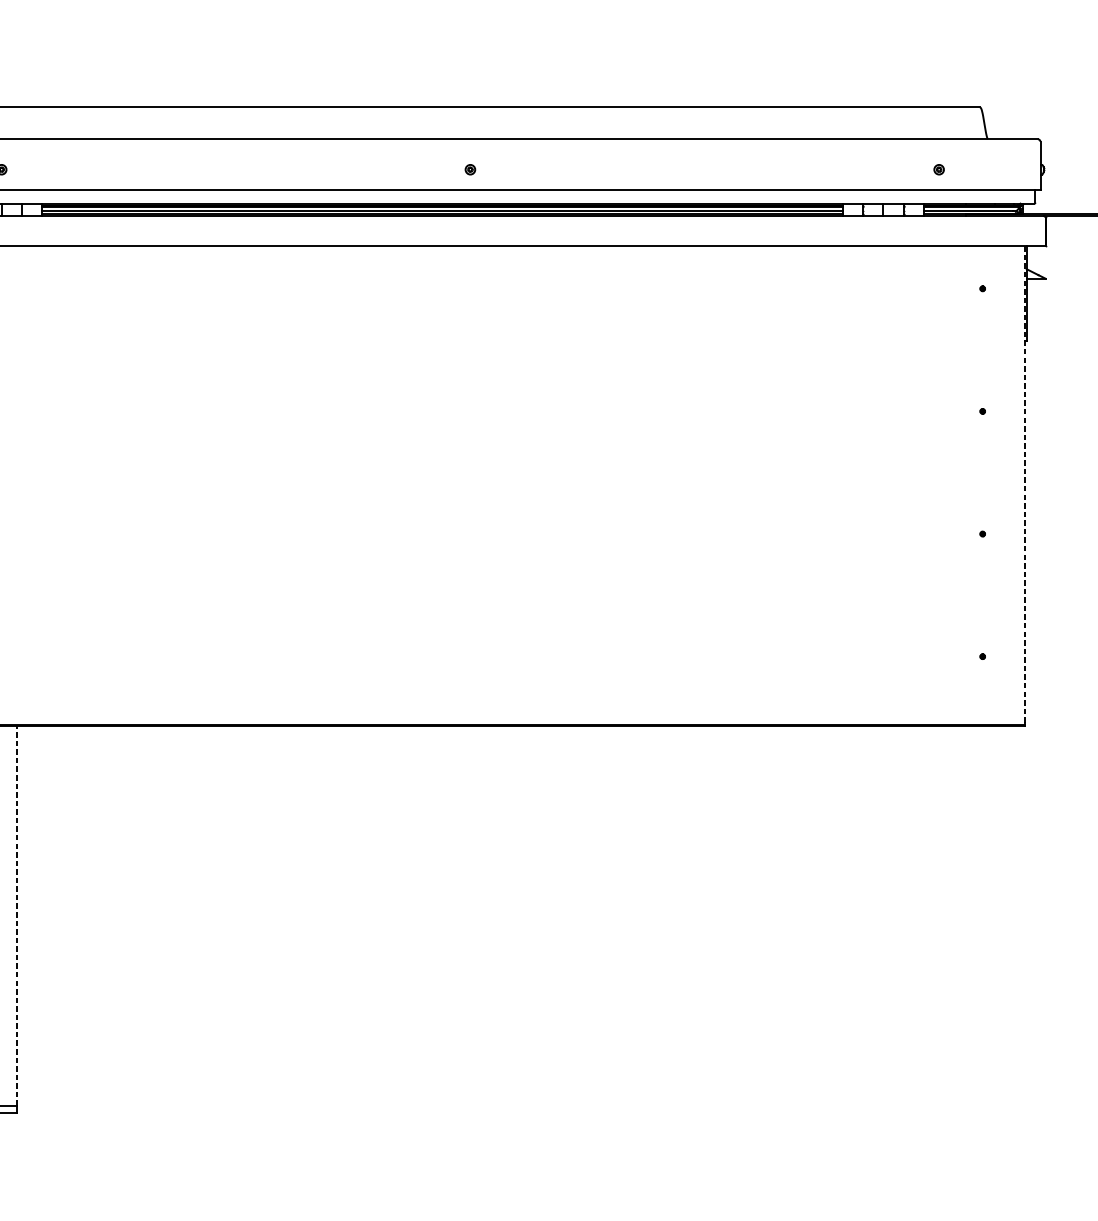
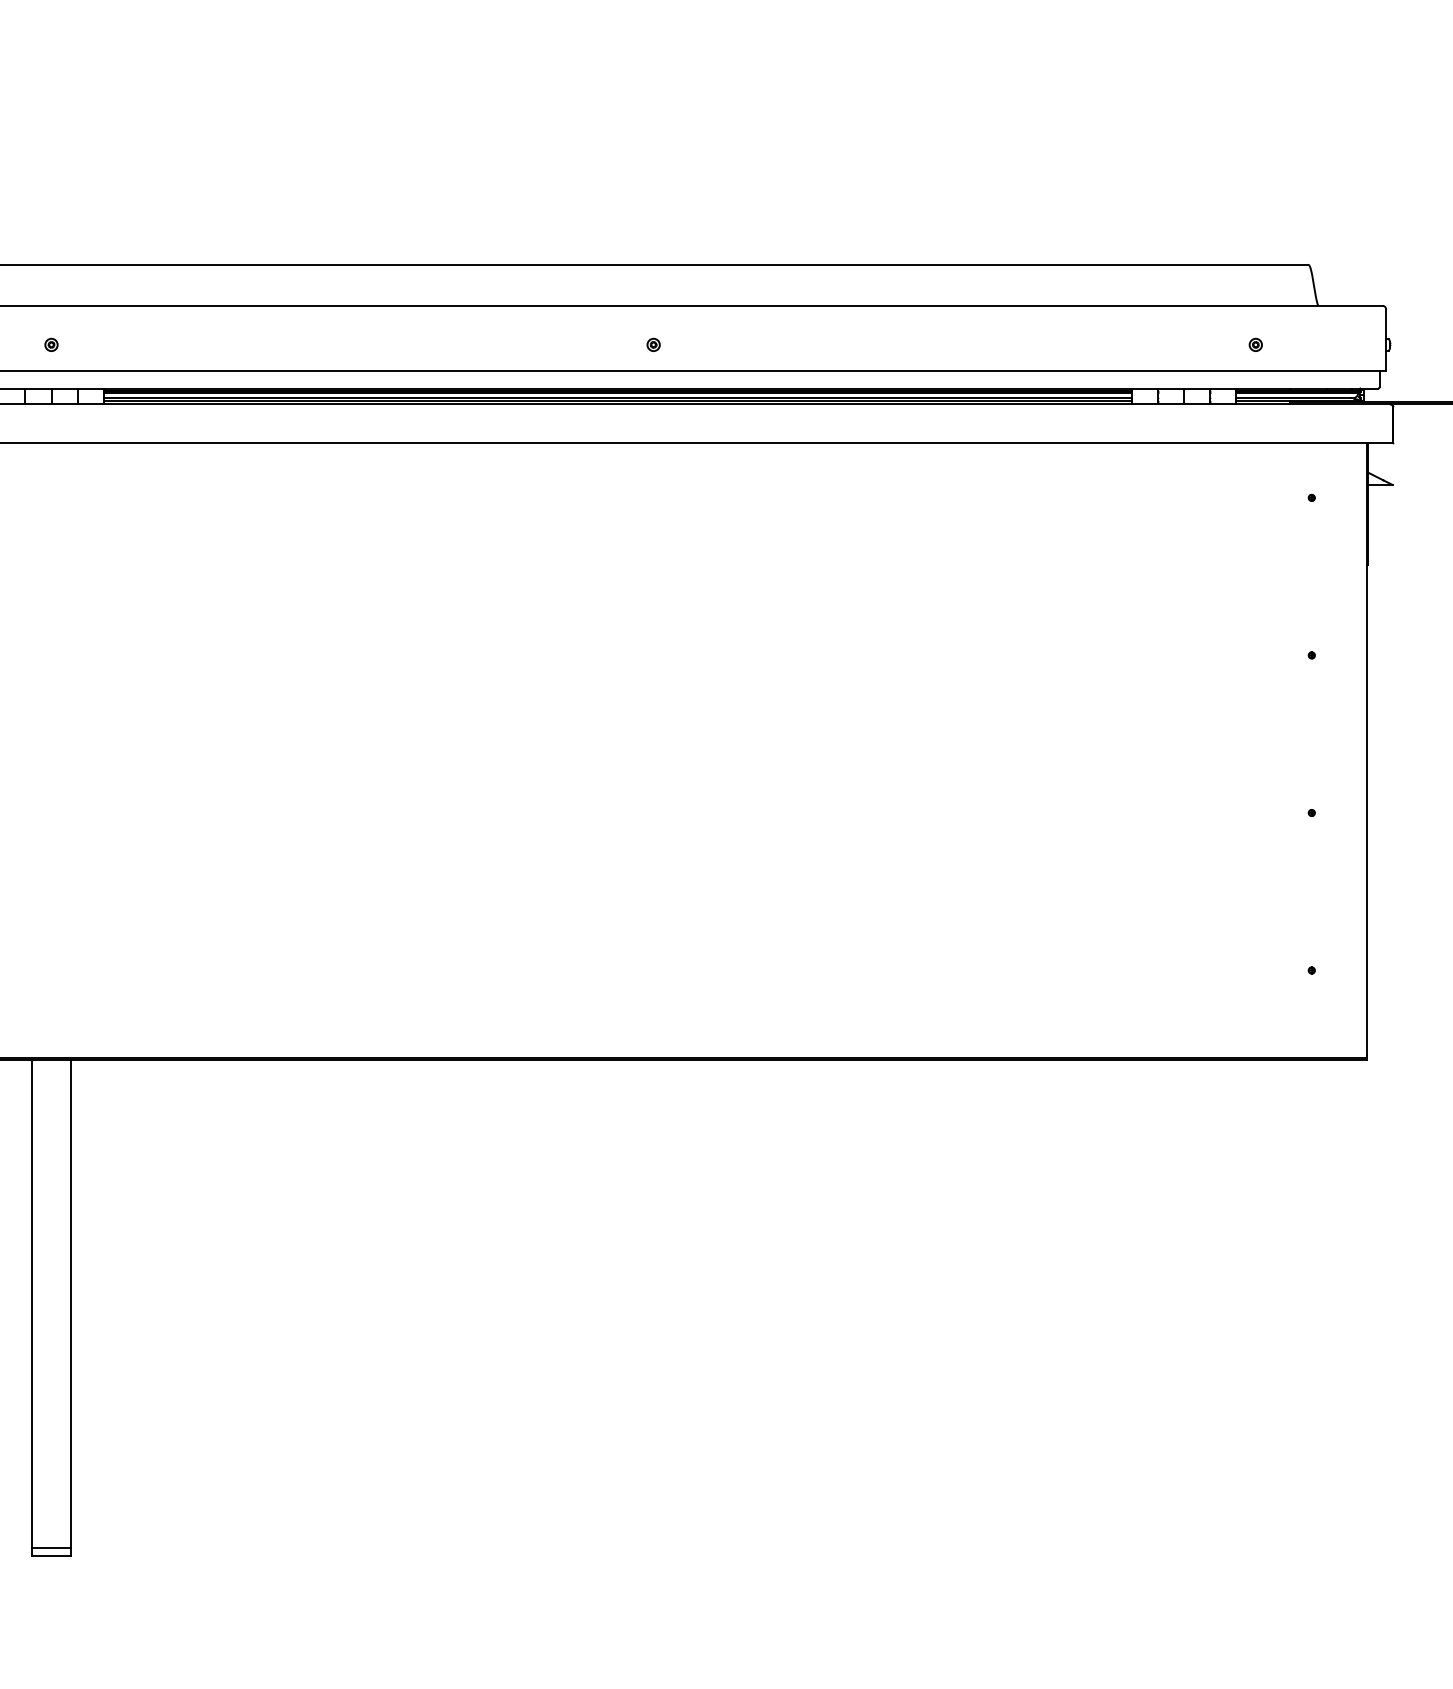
line: (1025, 484) -> (1366, 749), dashed -> solid
line: (17, 915) -> (71, 1303), dashed -> solid

